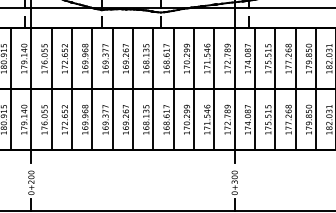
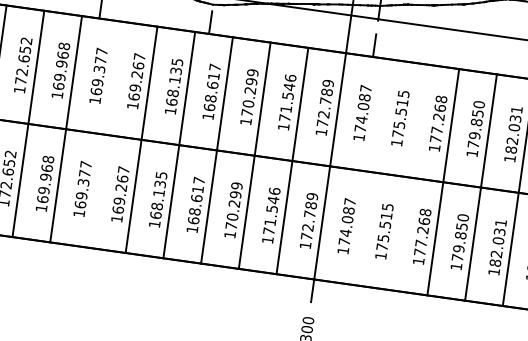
line: (112, 89) -> (103, 134), removed
line: (255, 89) -> (368, 172), removed
line: (275, 89) -> (405, 177), removed

